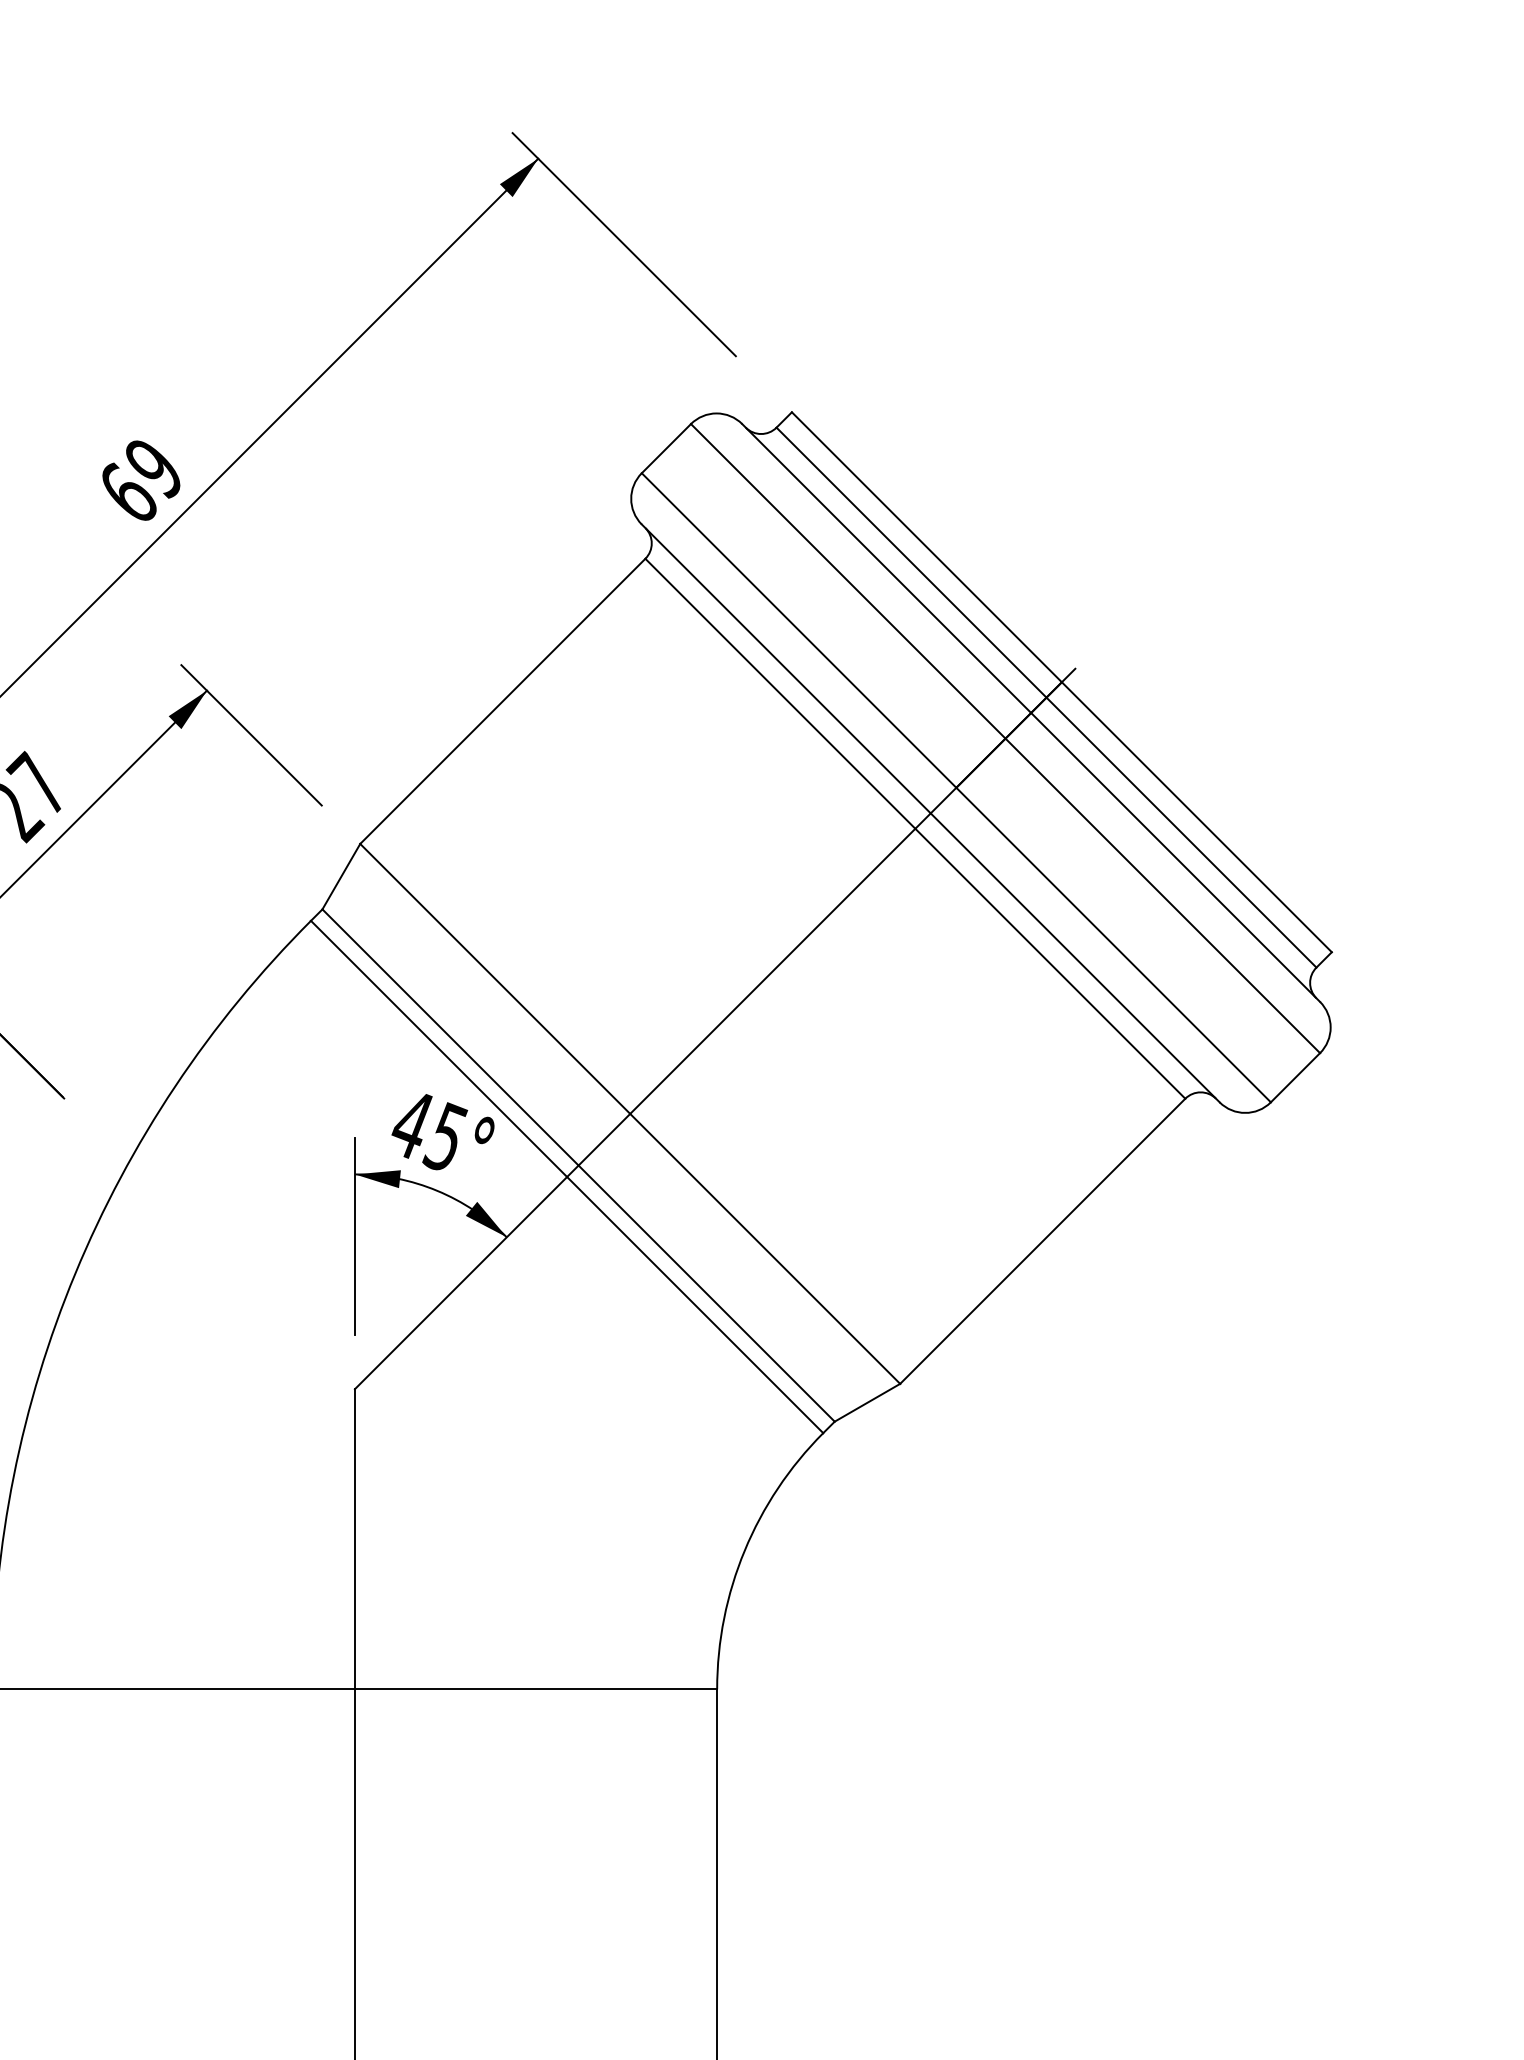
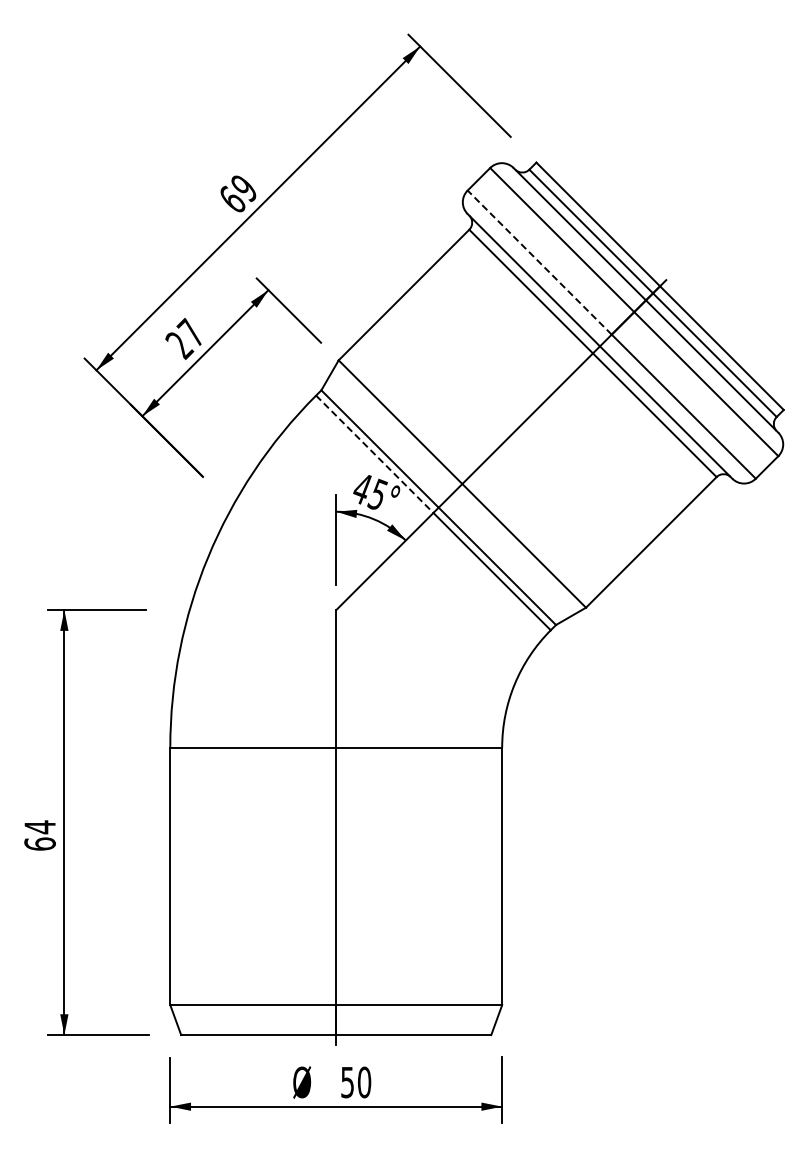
line: (798, 630) -> (539, 262), solid -> dashed
line: (438, 1049) -> (374, 454), solid -> dashed

